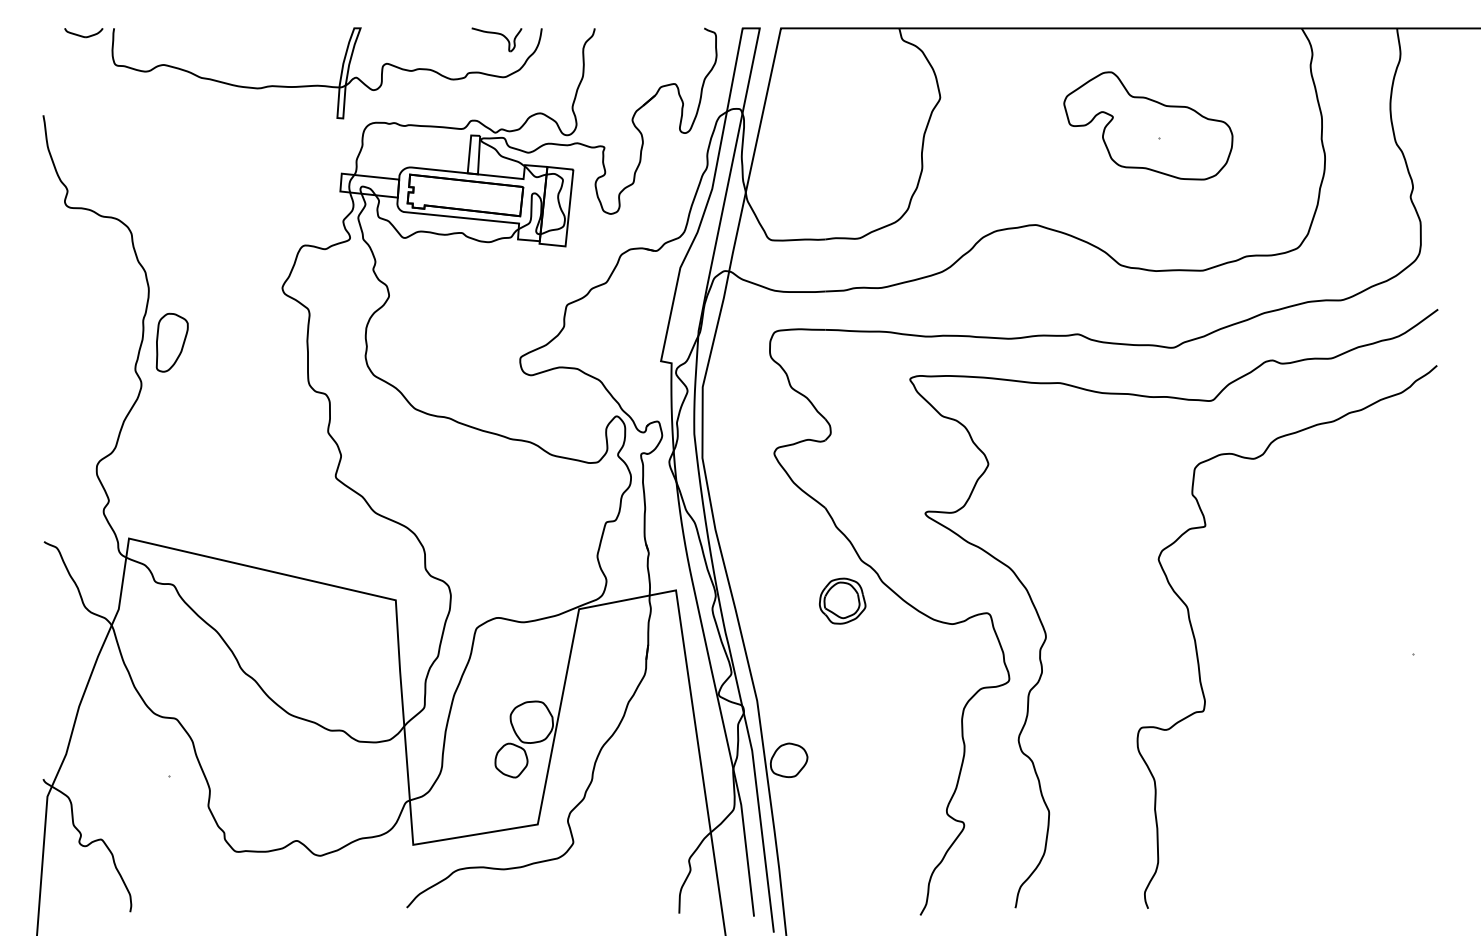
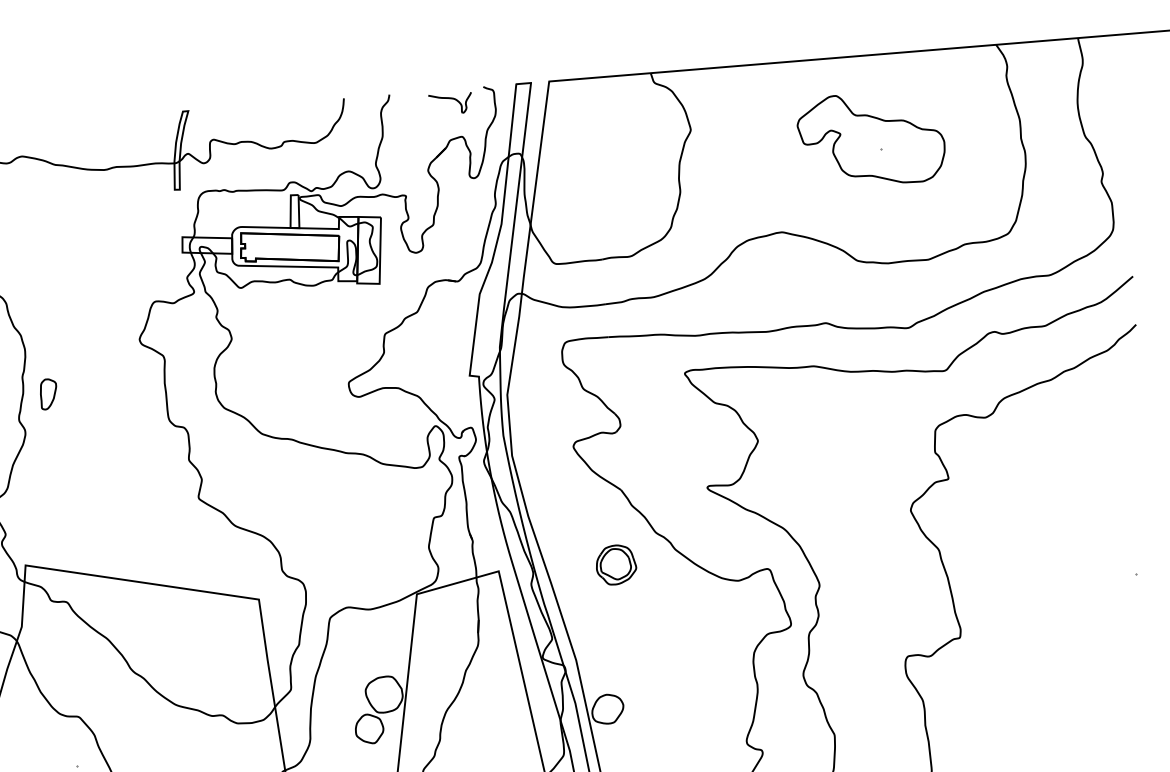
part: (496, 39) -> (450, 103), moved
part: (171, 342) -> (48, 394), size x0.6
part: (842, 600) -> (616, 564), moved

